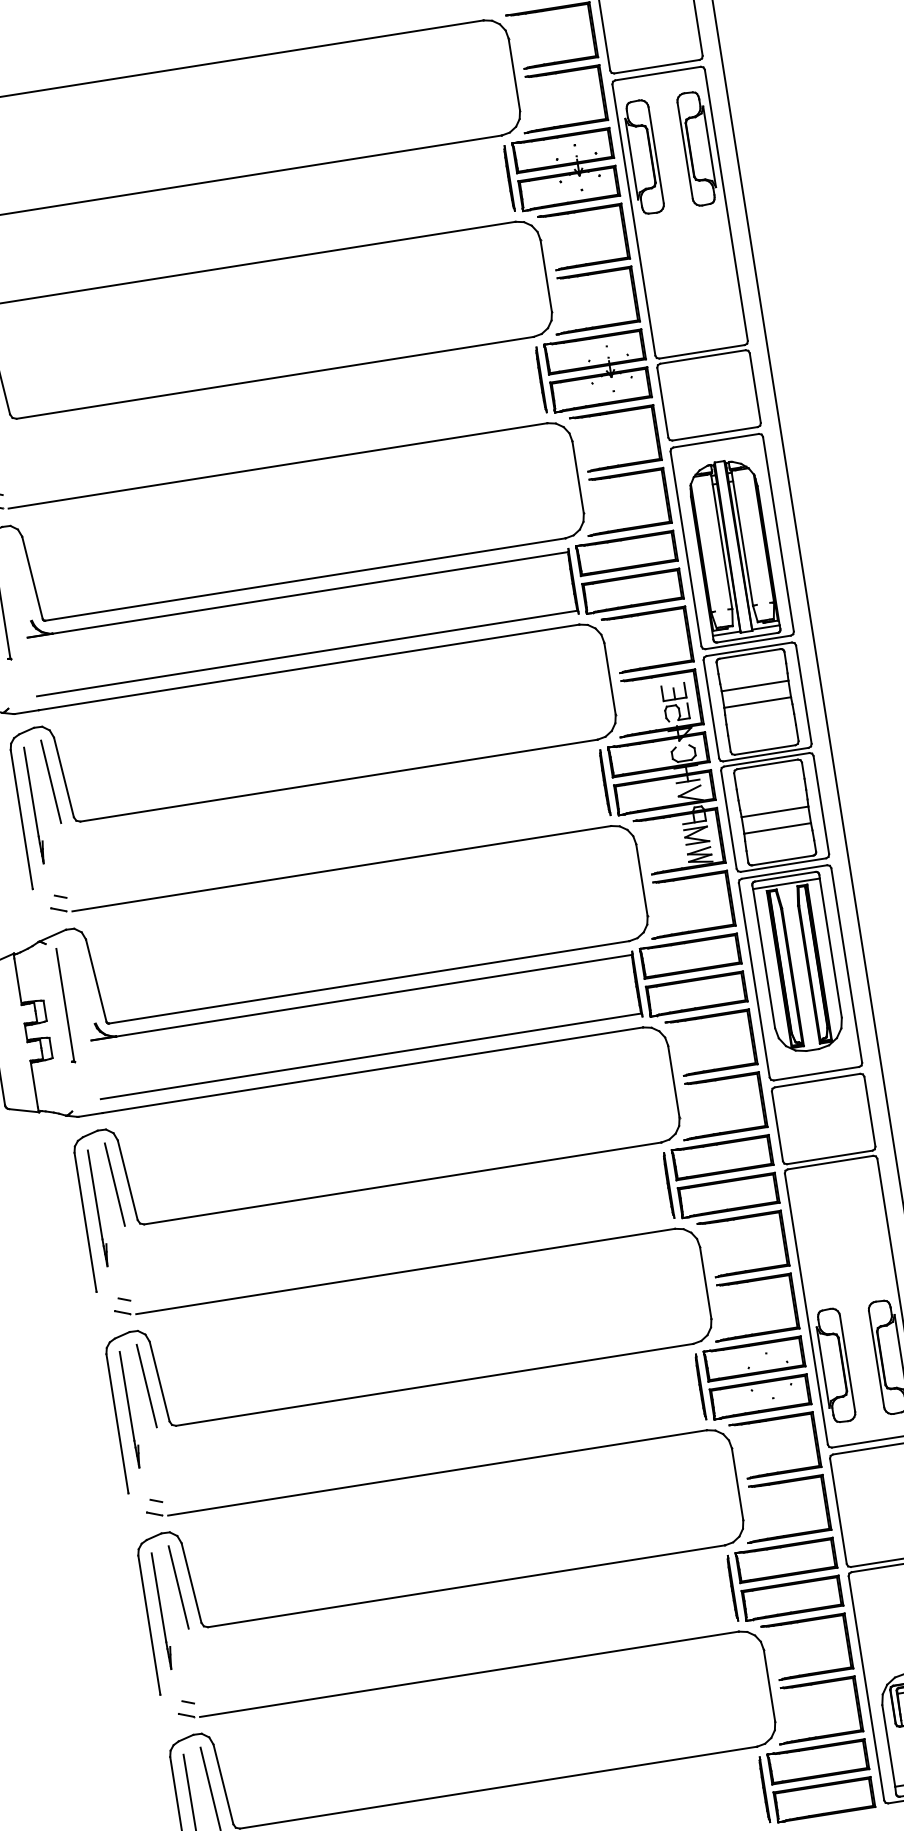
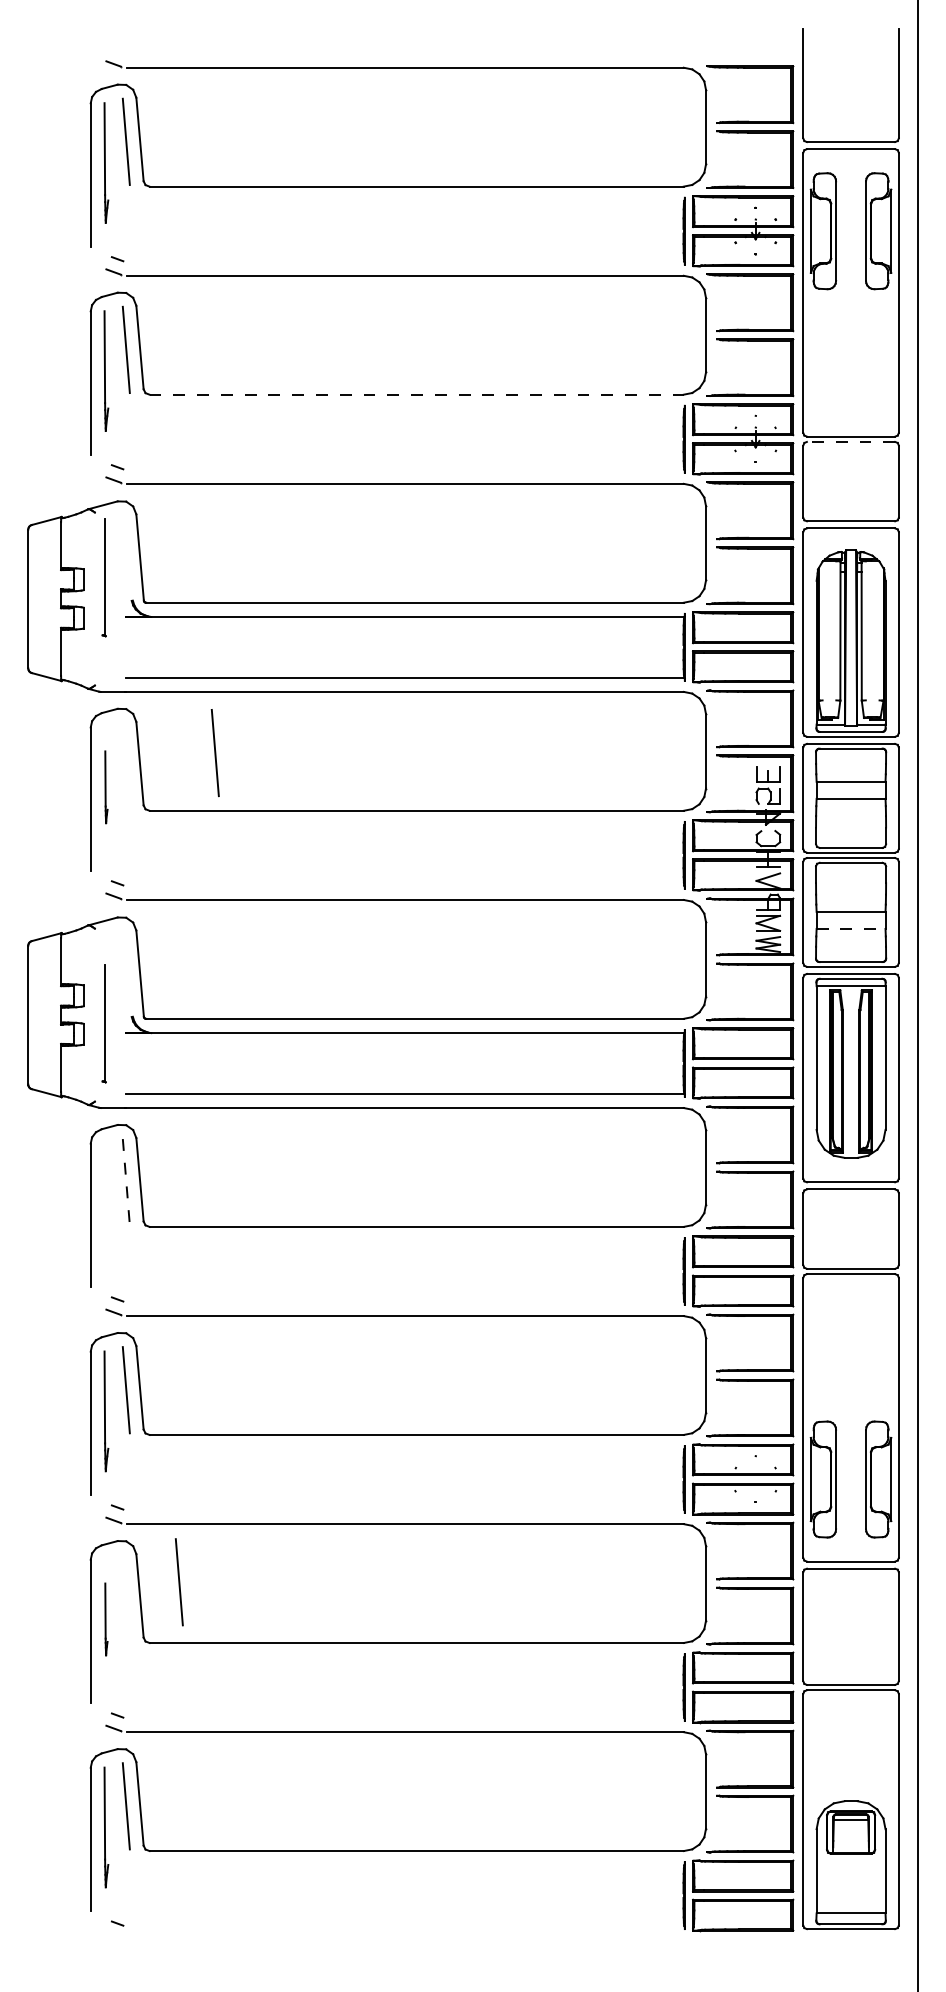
line: (702, 356) -> (850, 441), solid -> dashed
line: (275, 377) -> (417, 394), solid -> dashed
line: (50, 782) -> (214, 753), moved
part: (35, 805) -> (106, 787), size x0.6
line: (777, 827) -> (851, 928), solid -> dashed
part: (63, 1005) -> (103, 1023), moved
line: (115, 1184) -> (126, 1182), solid -> dashed
part: (98, 1208) -> (106, 1203), removed
line: (178, 1587) -> (179, 1582), moved
part: (162, 1611) -> (106, 1619), size x0.6

